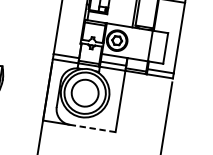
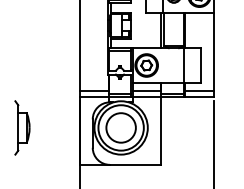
line: (92, 128) -> (135, 164), dashed -> solid

